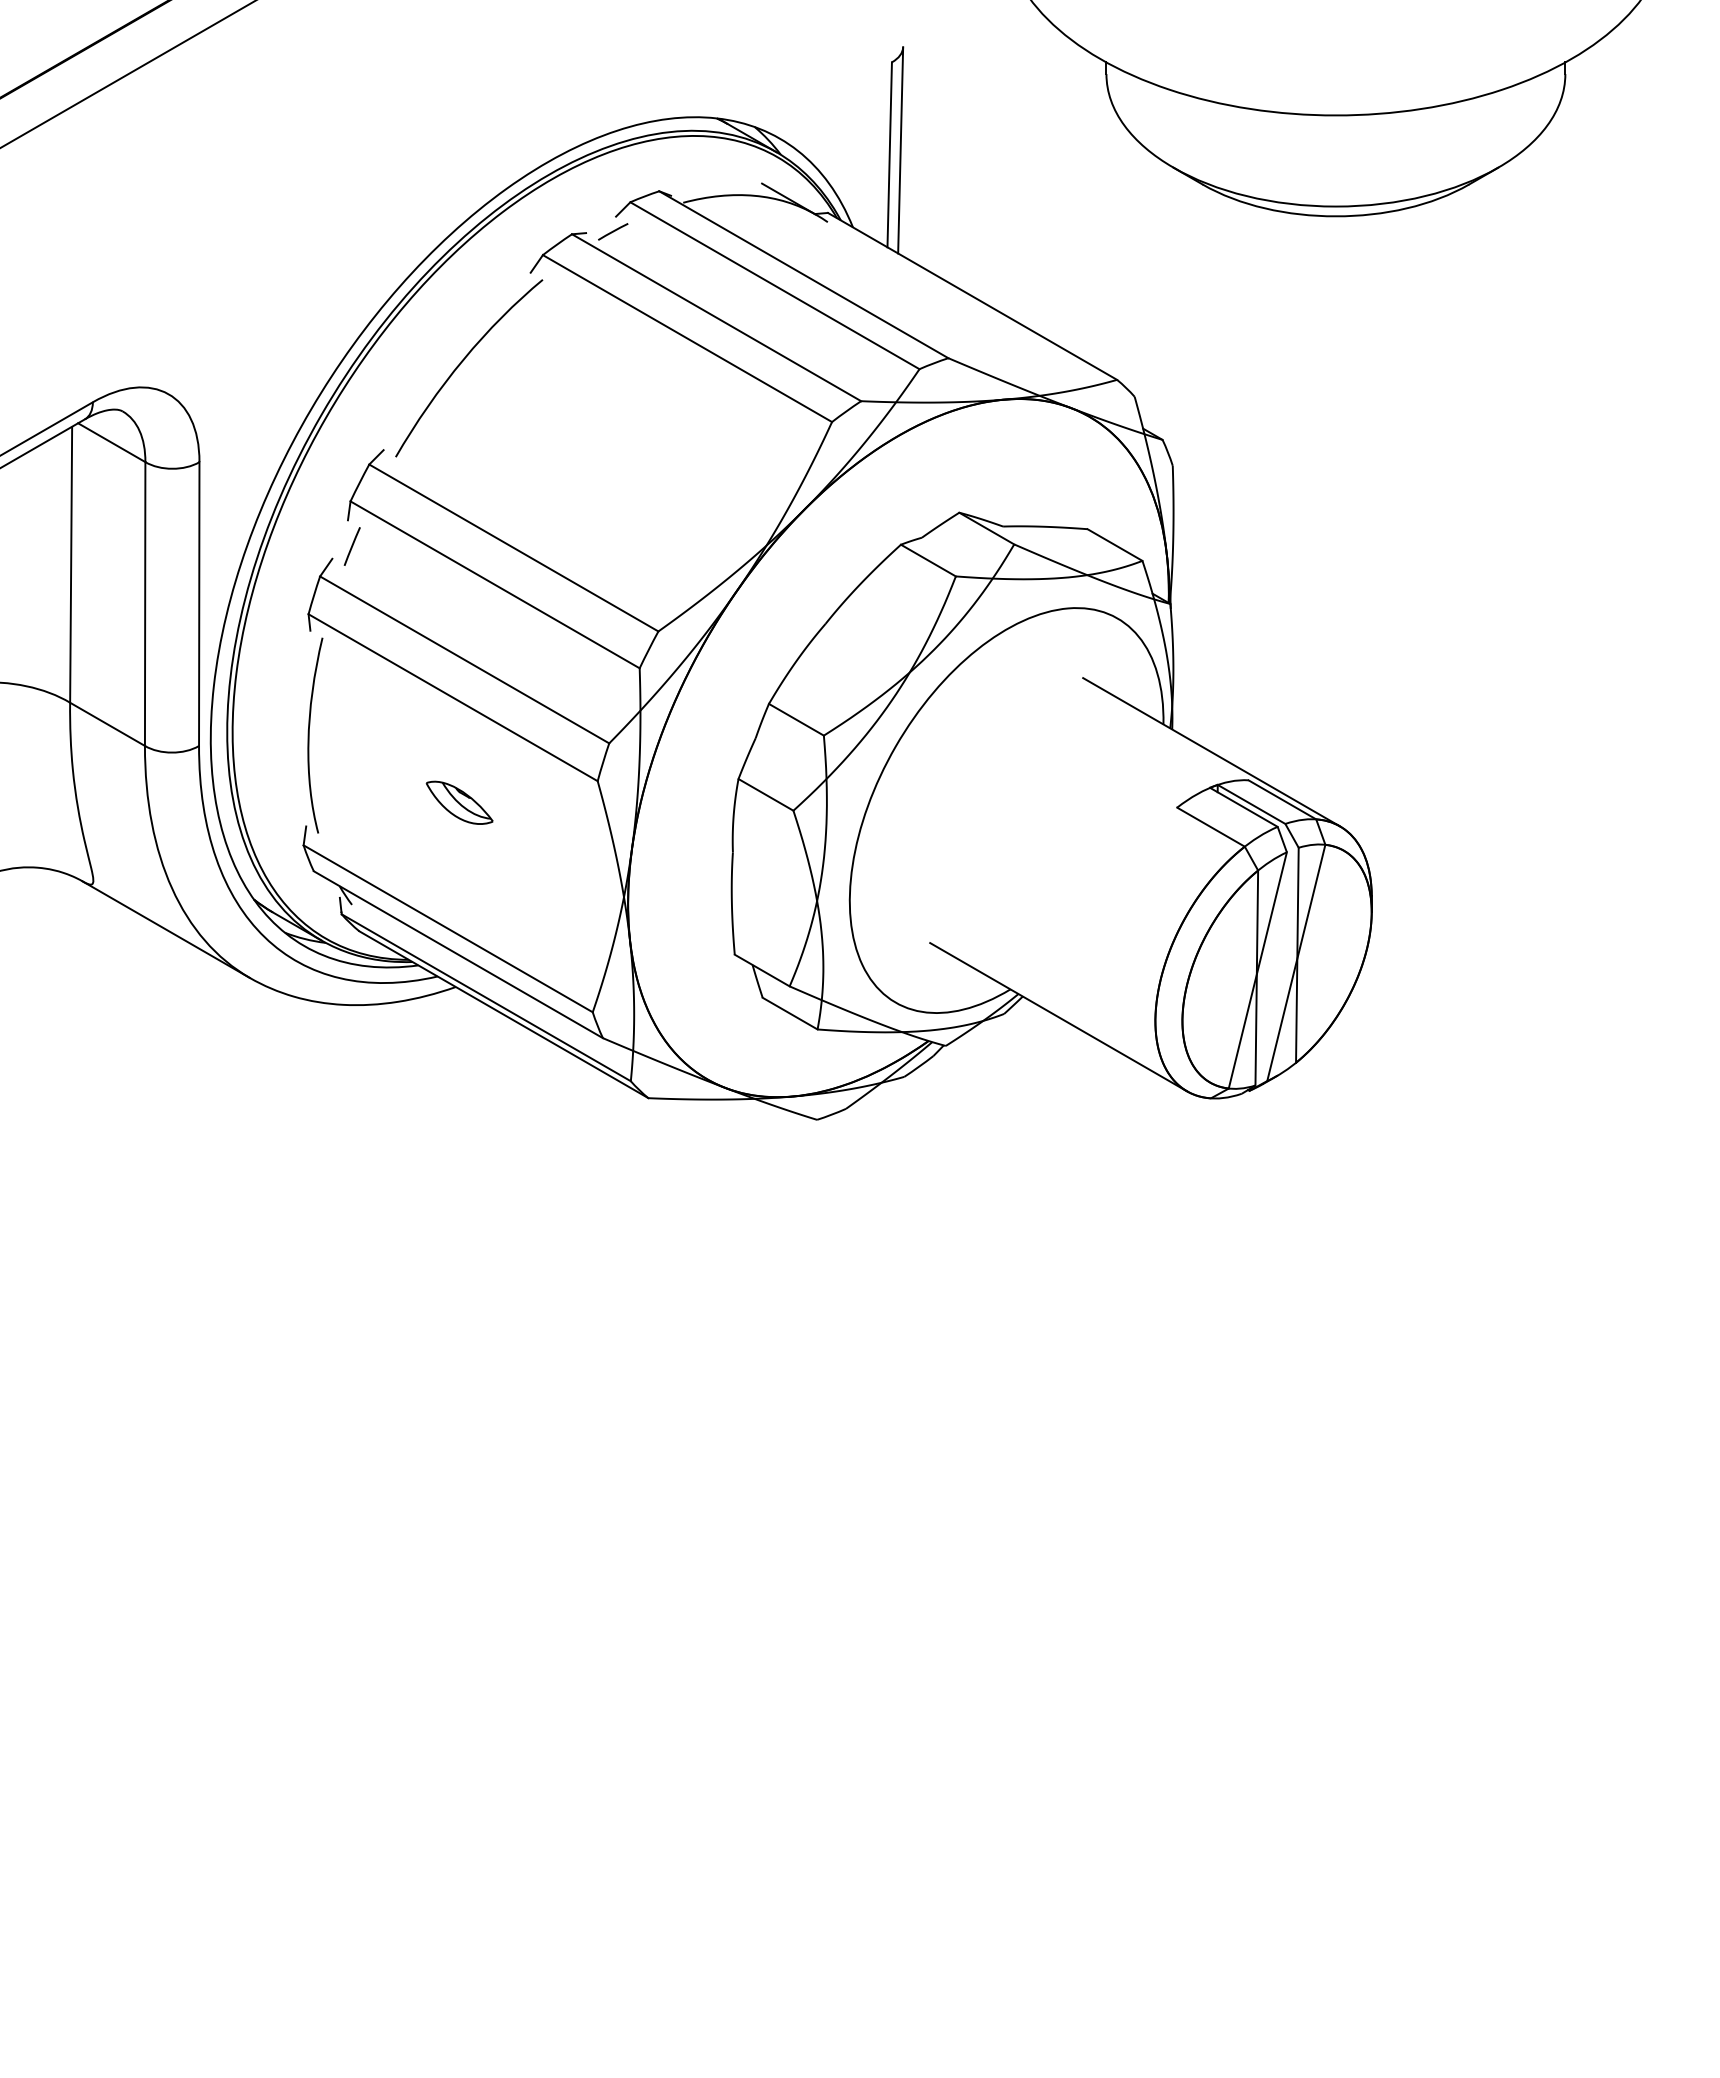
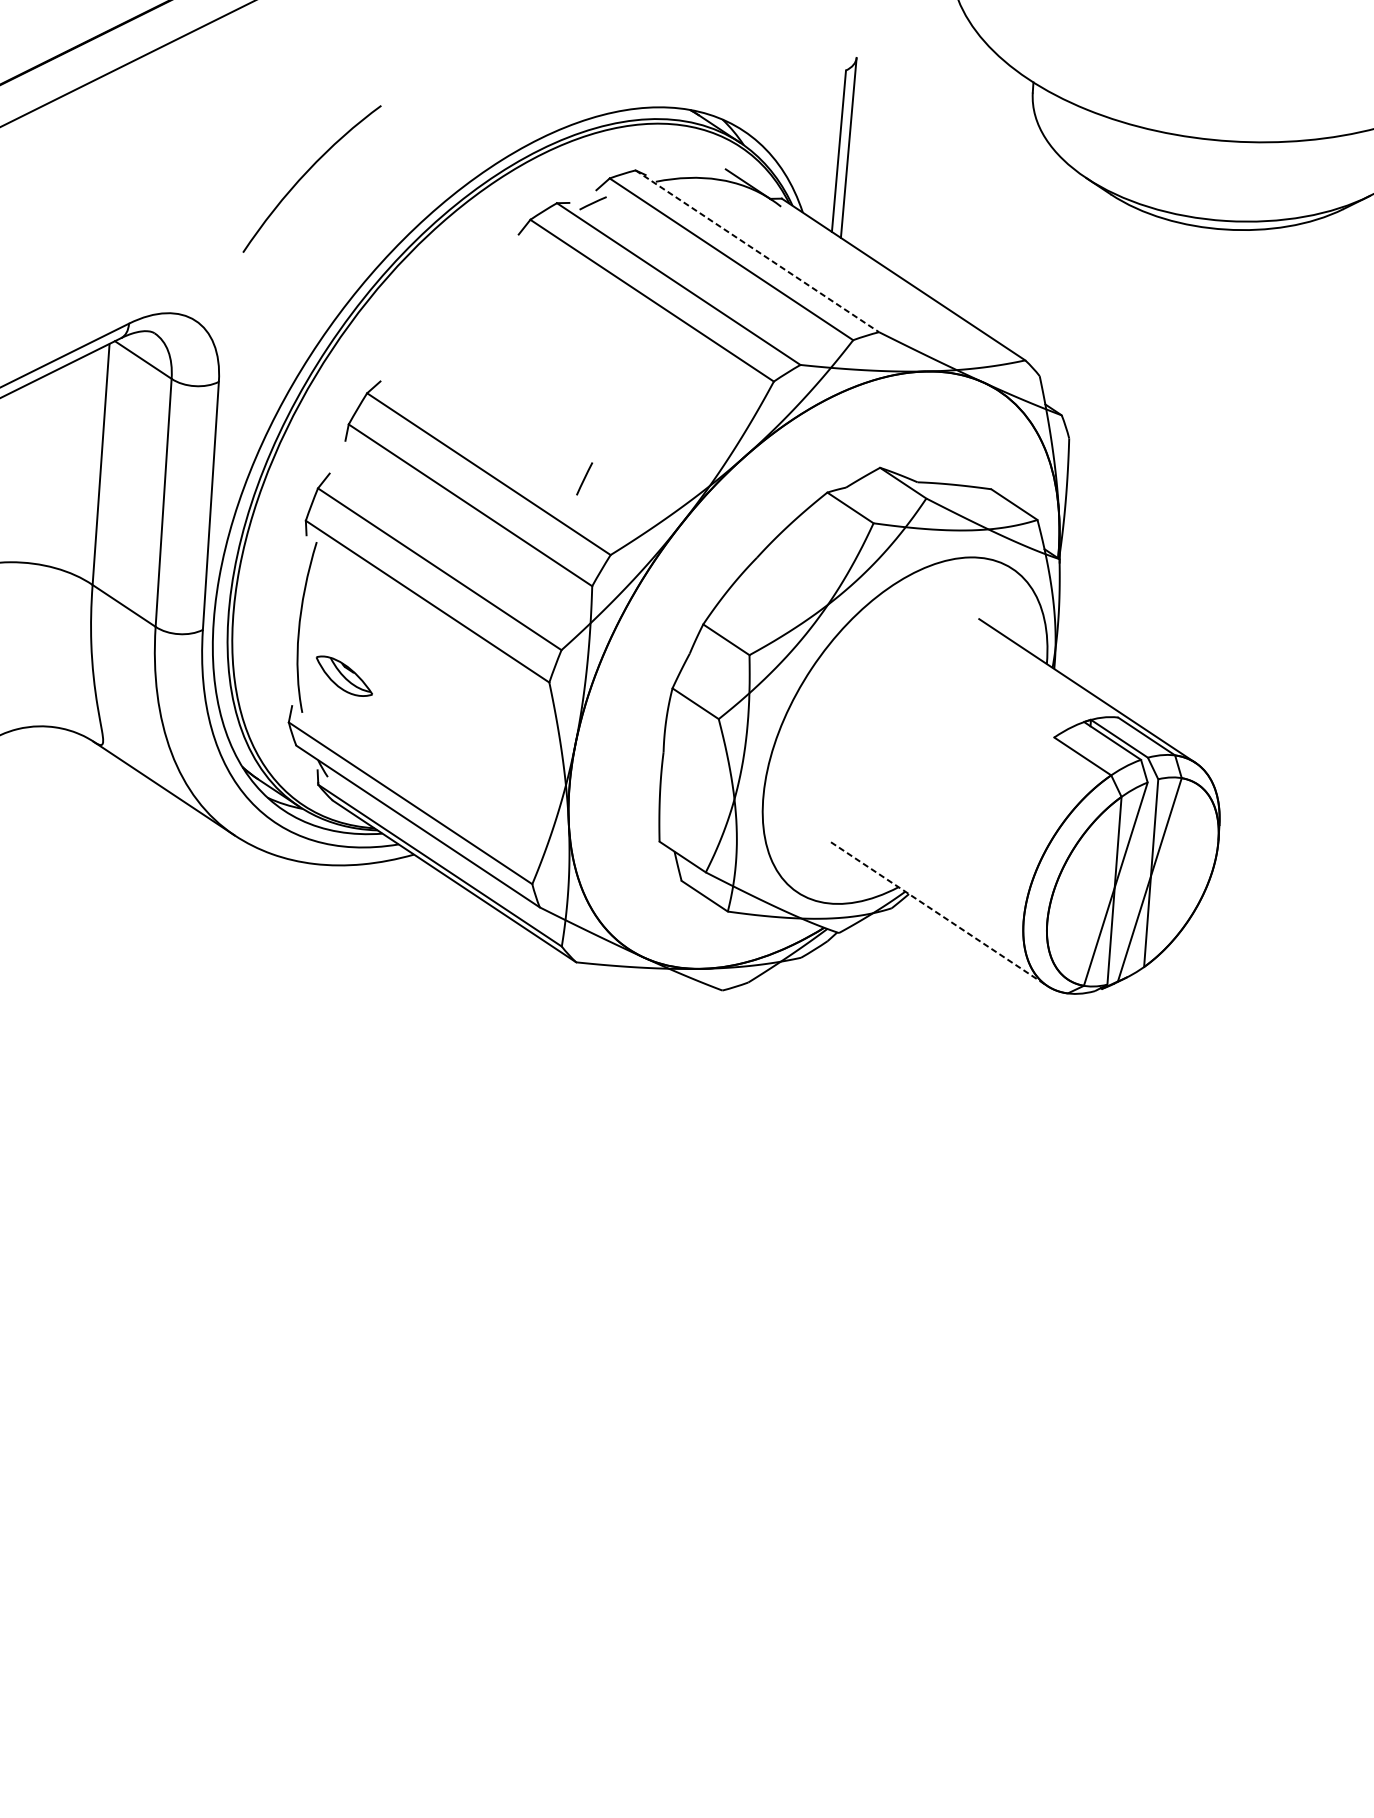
line: (803, 274) -> (757, 251), solid -> dashed
curve: (463, 361) -> (307, 172), moved
line: (351, 546) -> (583, 478), moved
part: (459, 802) -> (344, 676), moved
line: (1059, 1017) -> (939, 914), solid -> dashed

